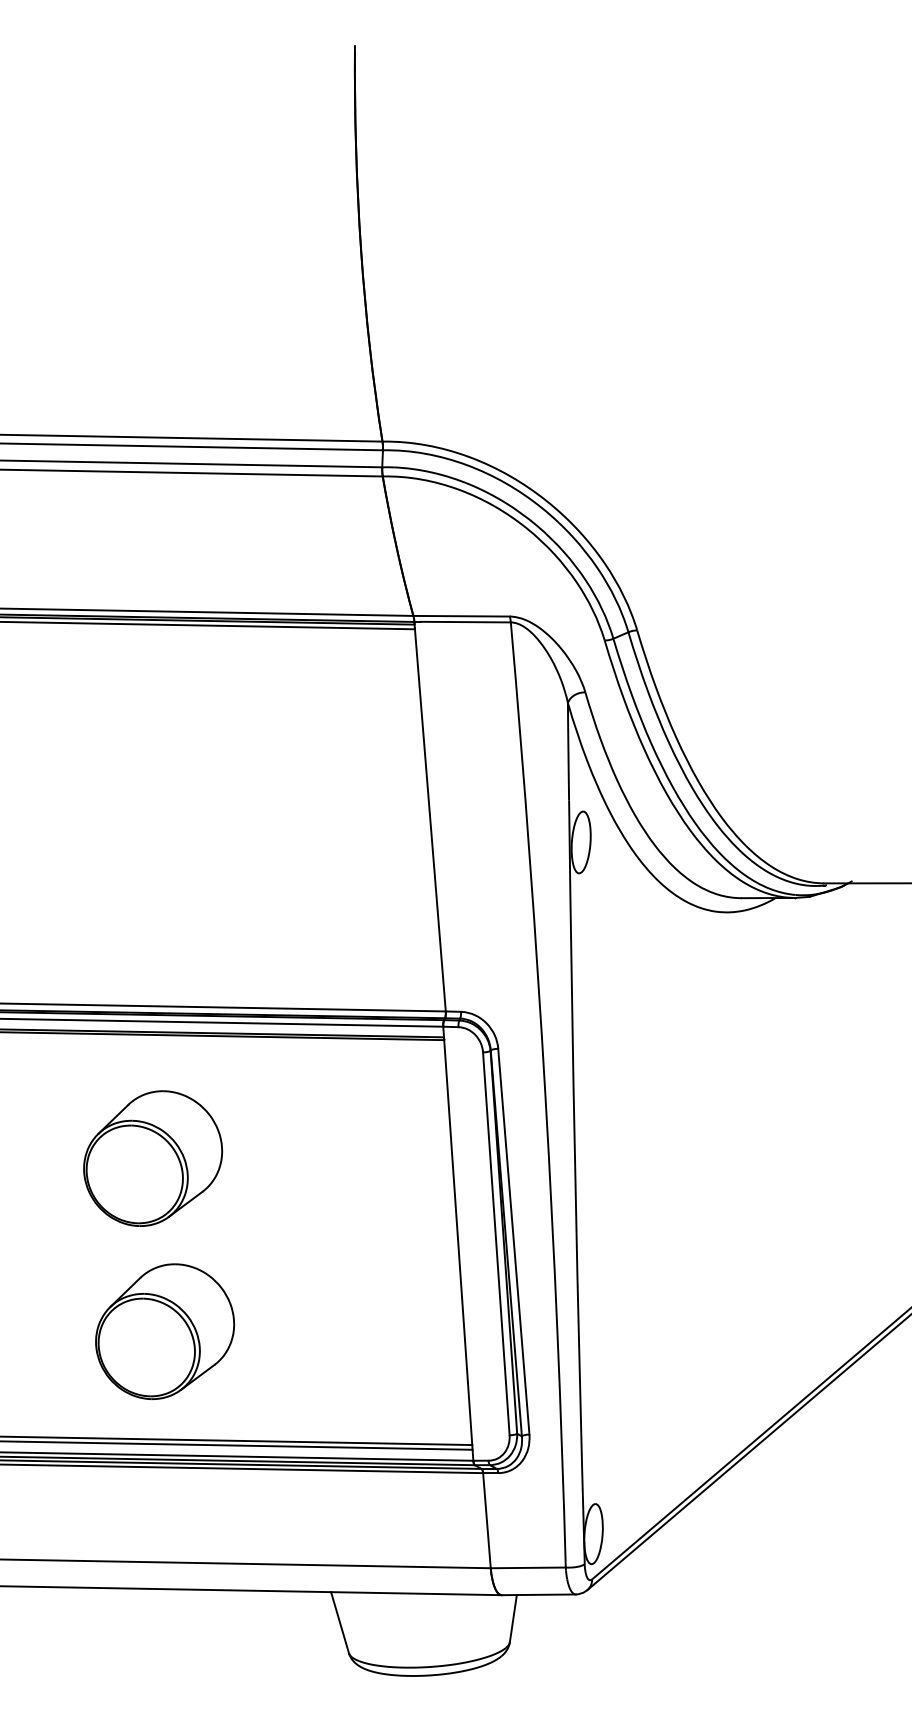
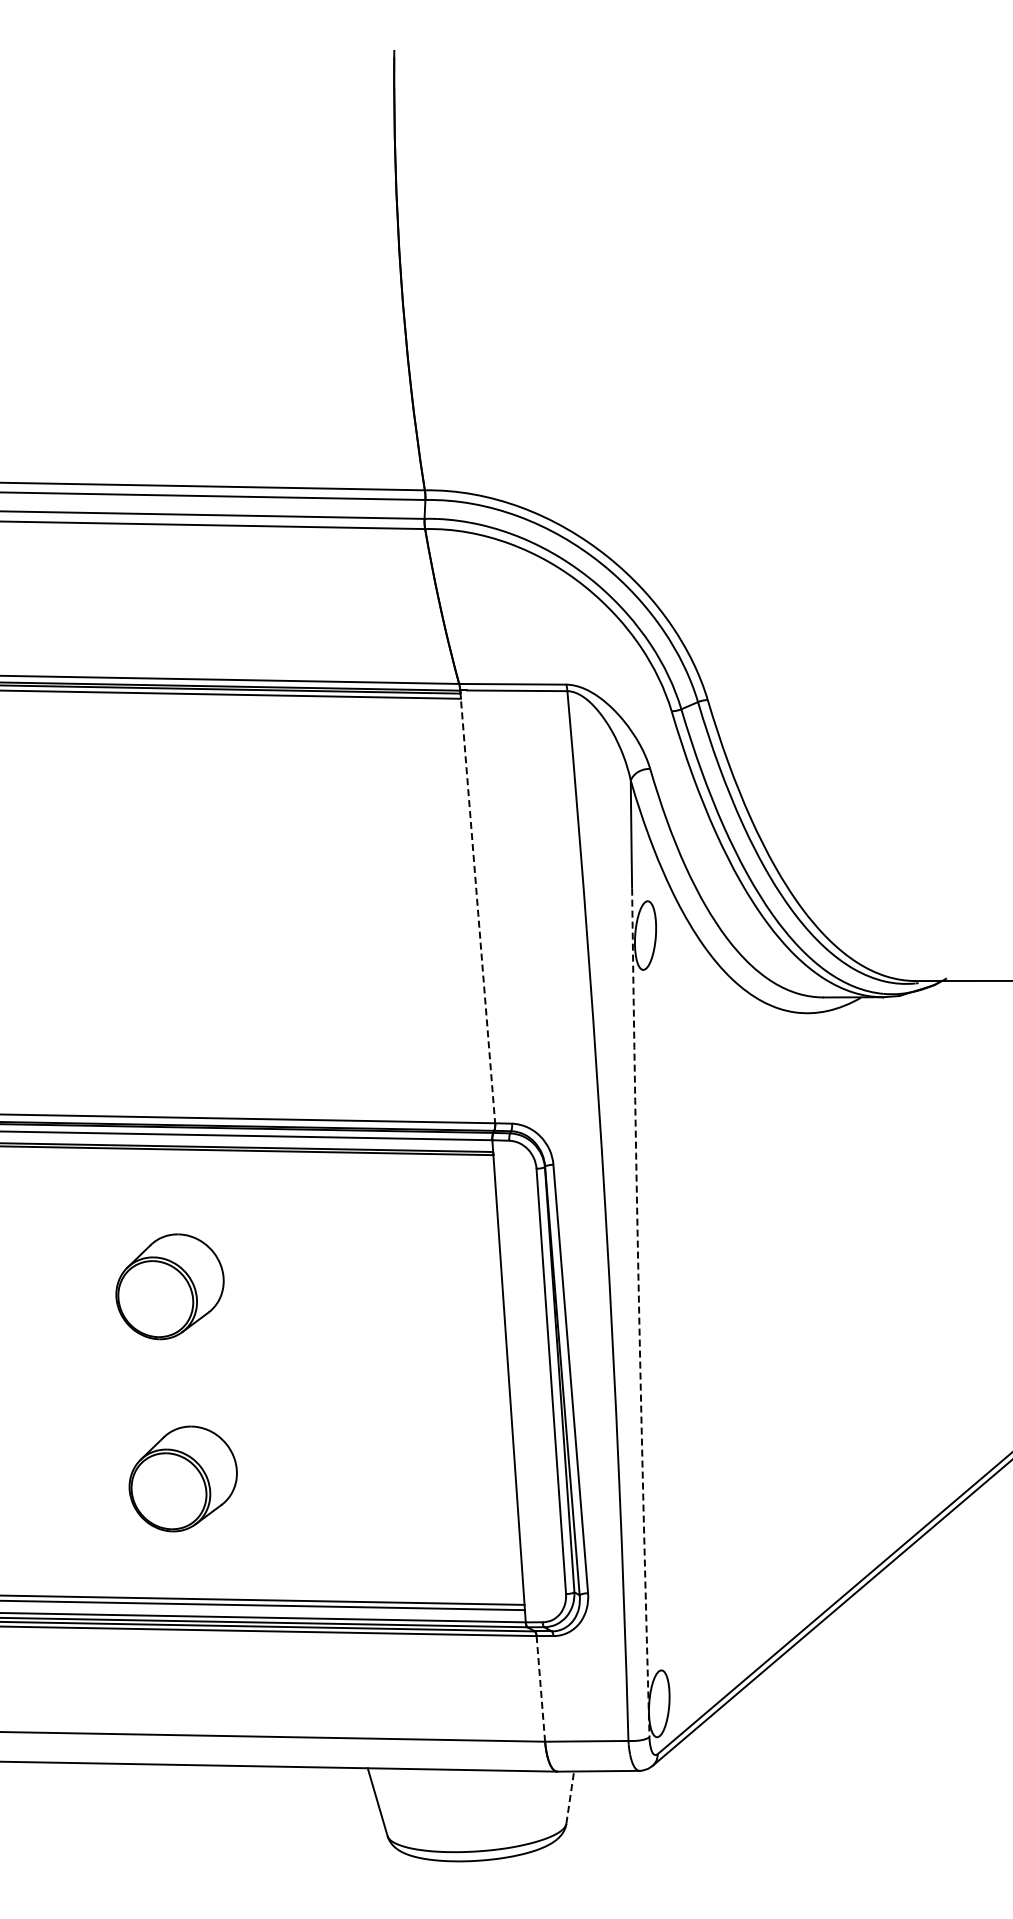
line: (429, 817) -> (477, 907), solid -> dashed
part: (152, 1158) -> (169, 1286), size x0.7
arc: (575, 1181) -> (639, 1312), solid -> dashed
part: (164, 1331) -> (182, 1478), size x0.7
line: (486, 1520) -> (540, 1688), solid -> dashed
line: (513, 1618) -> (570, 1797), solid -> dashed

